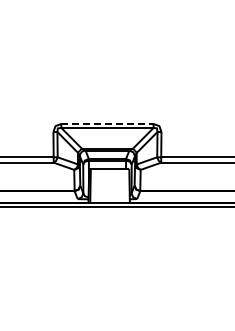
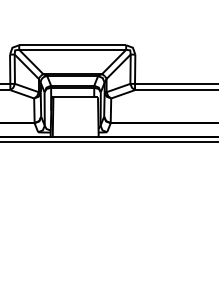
line: (107, 123) -> (72, 44), dashed -> solid

